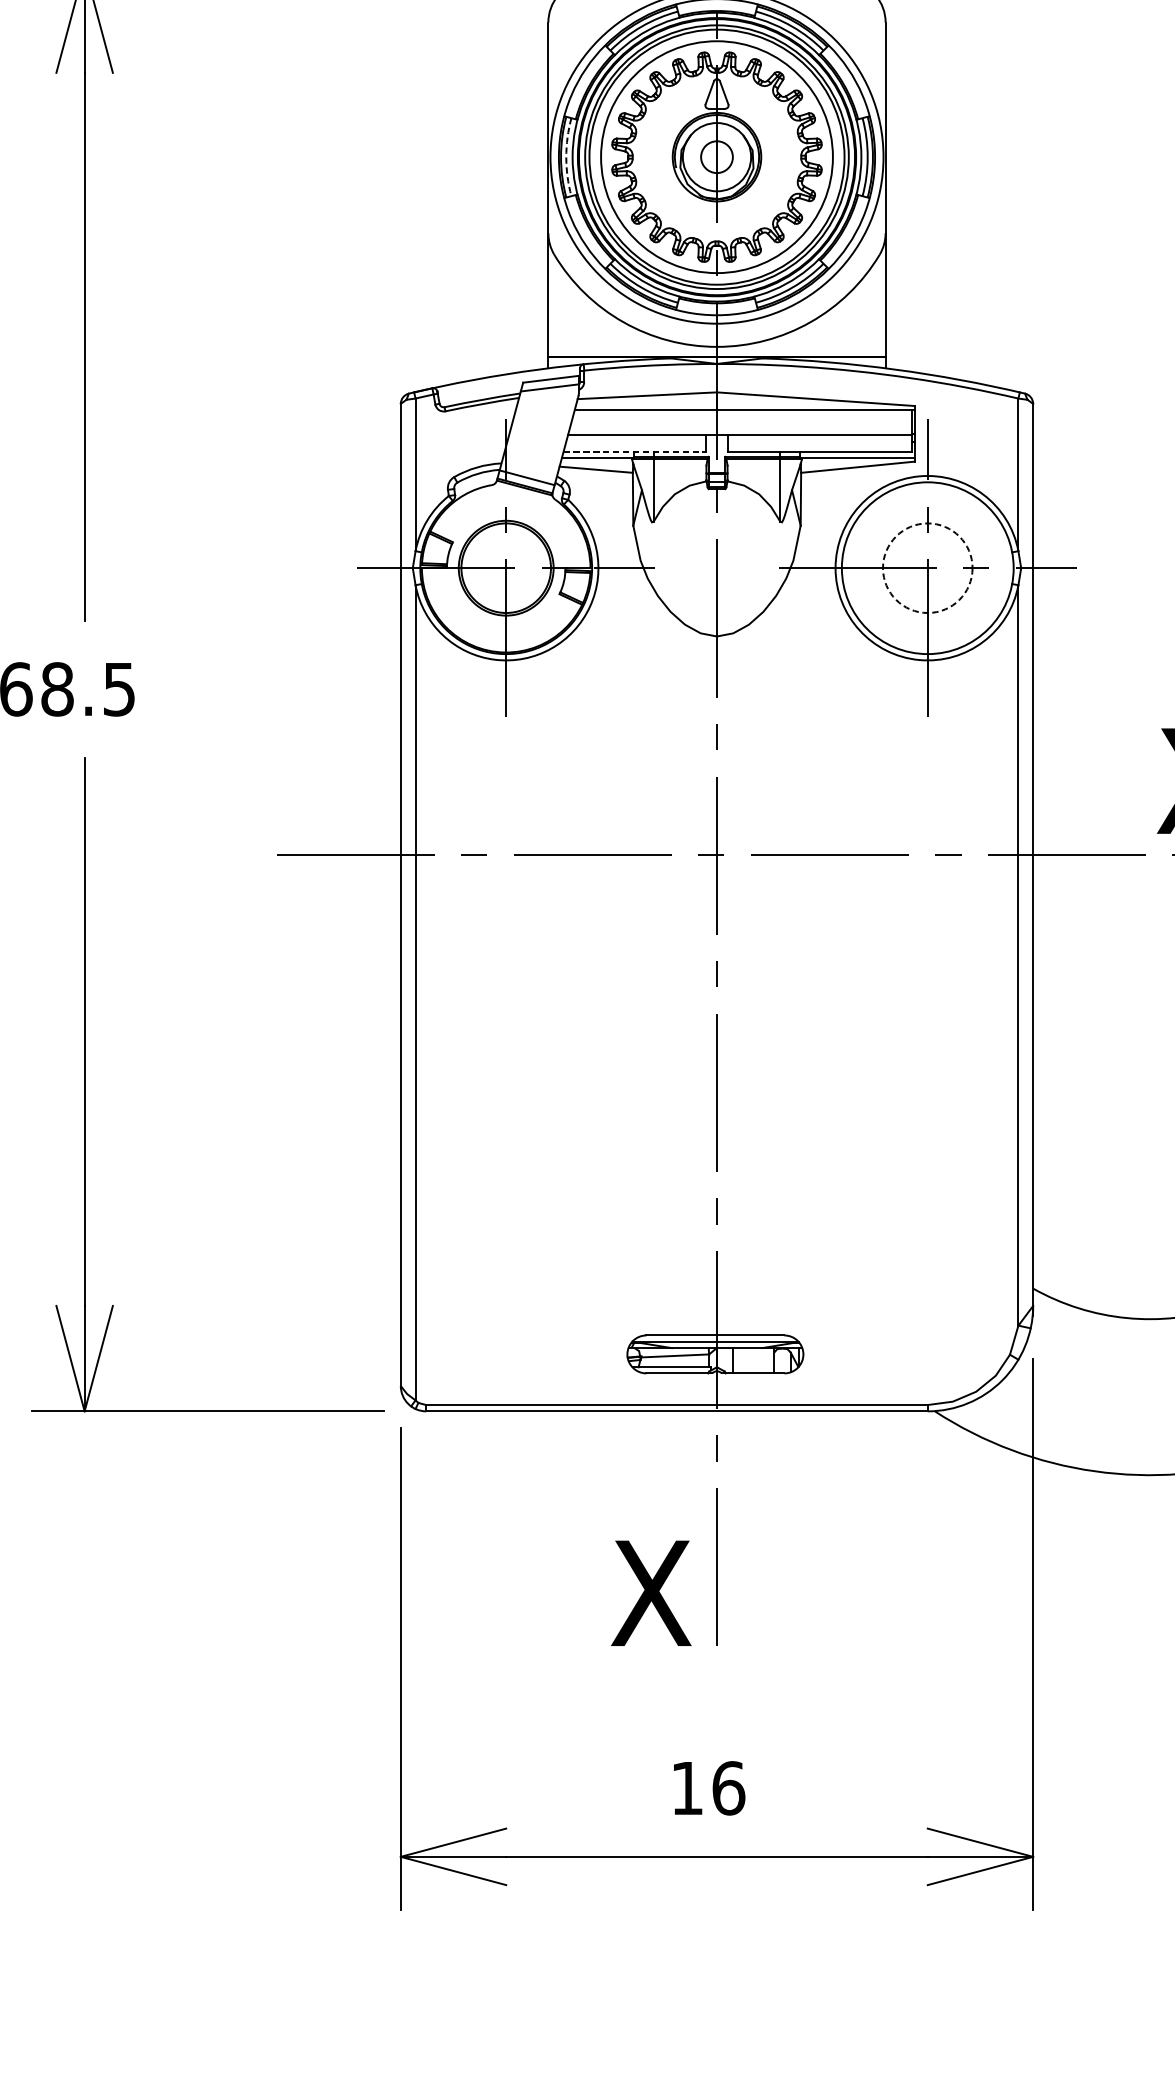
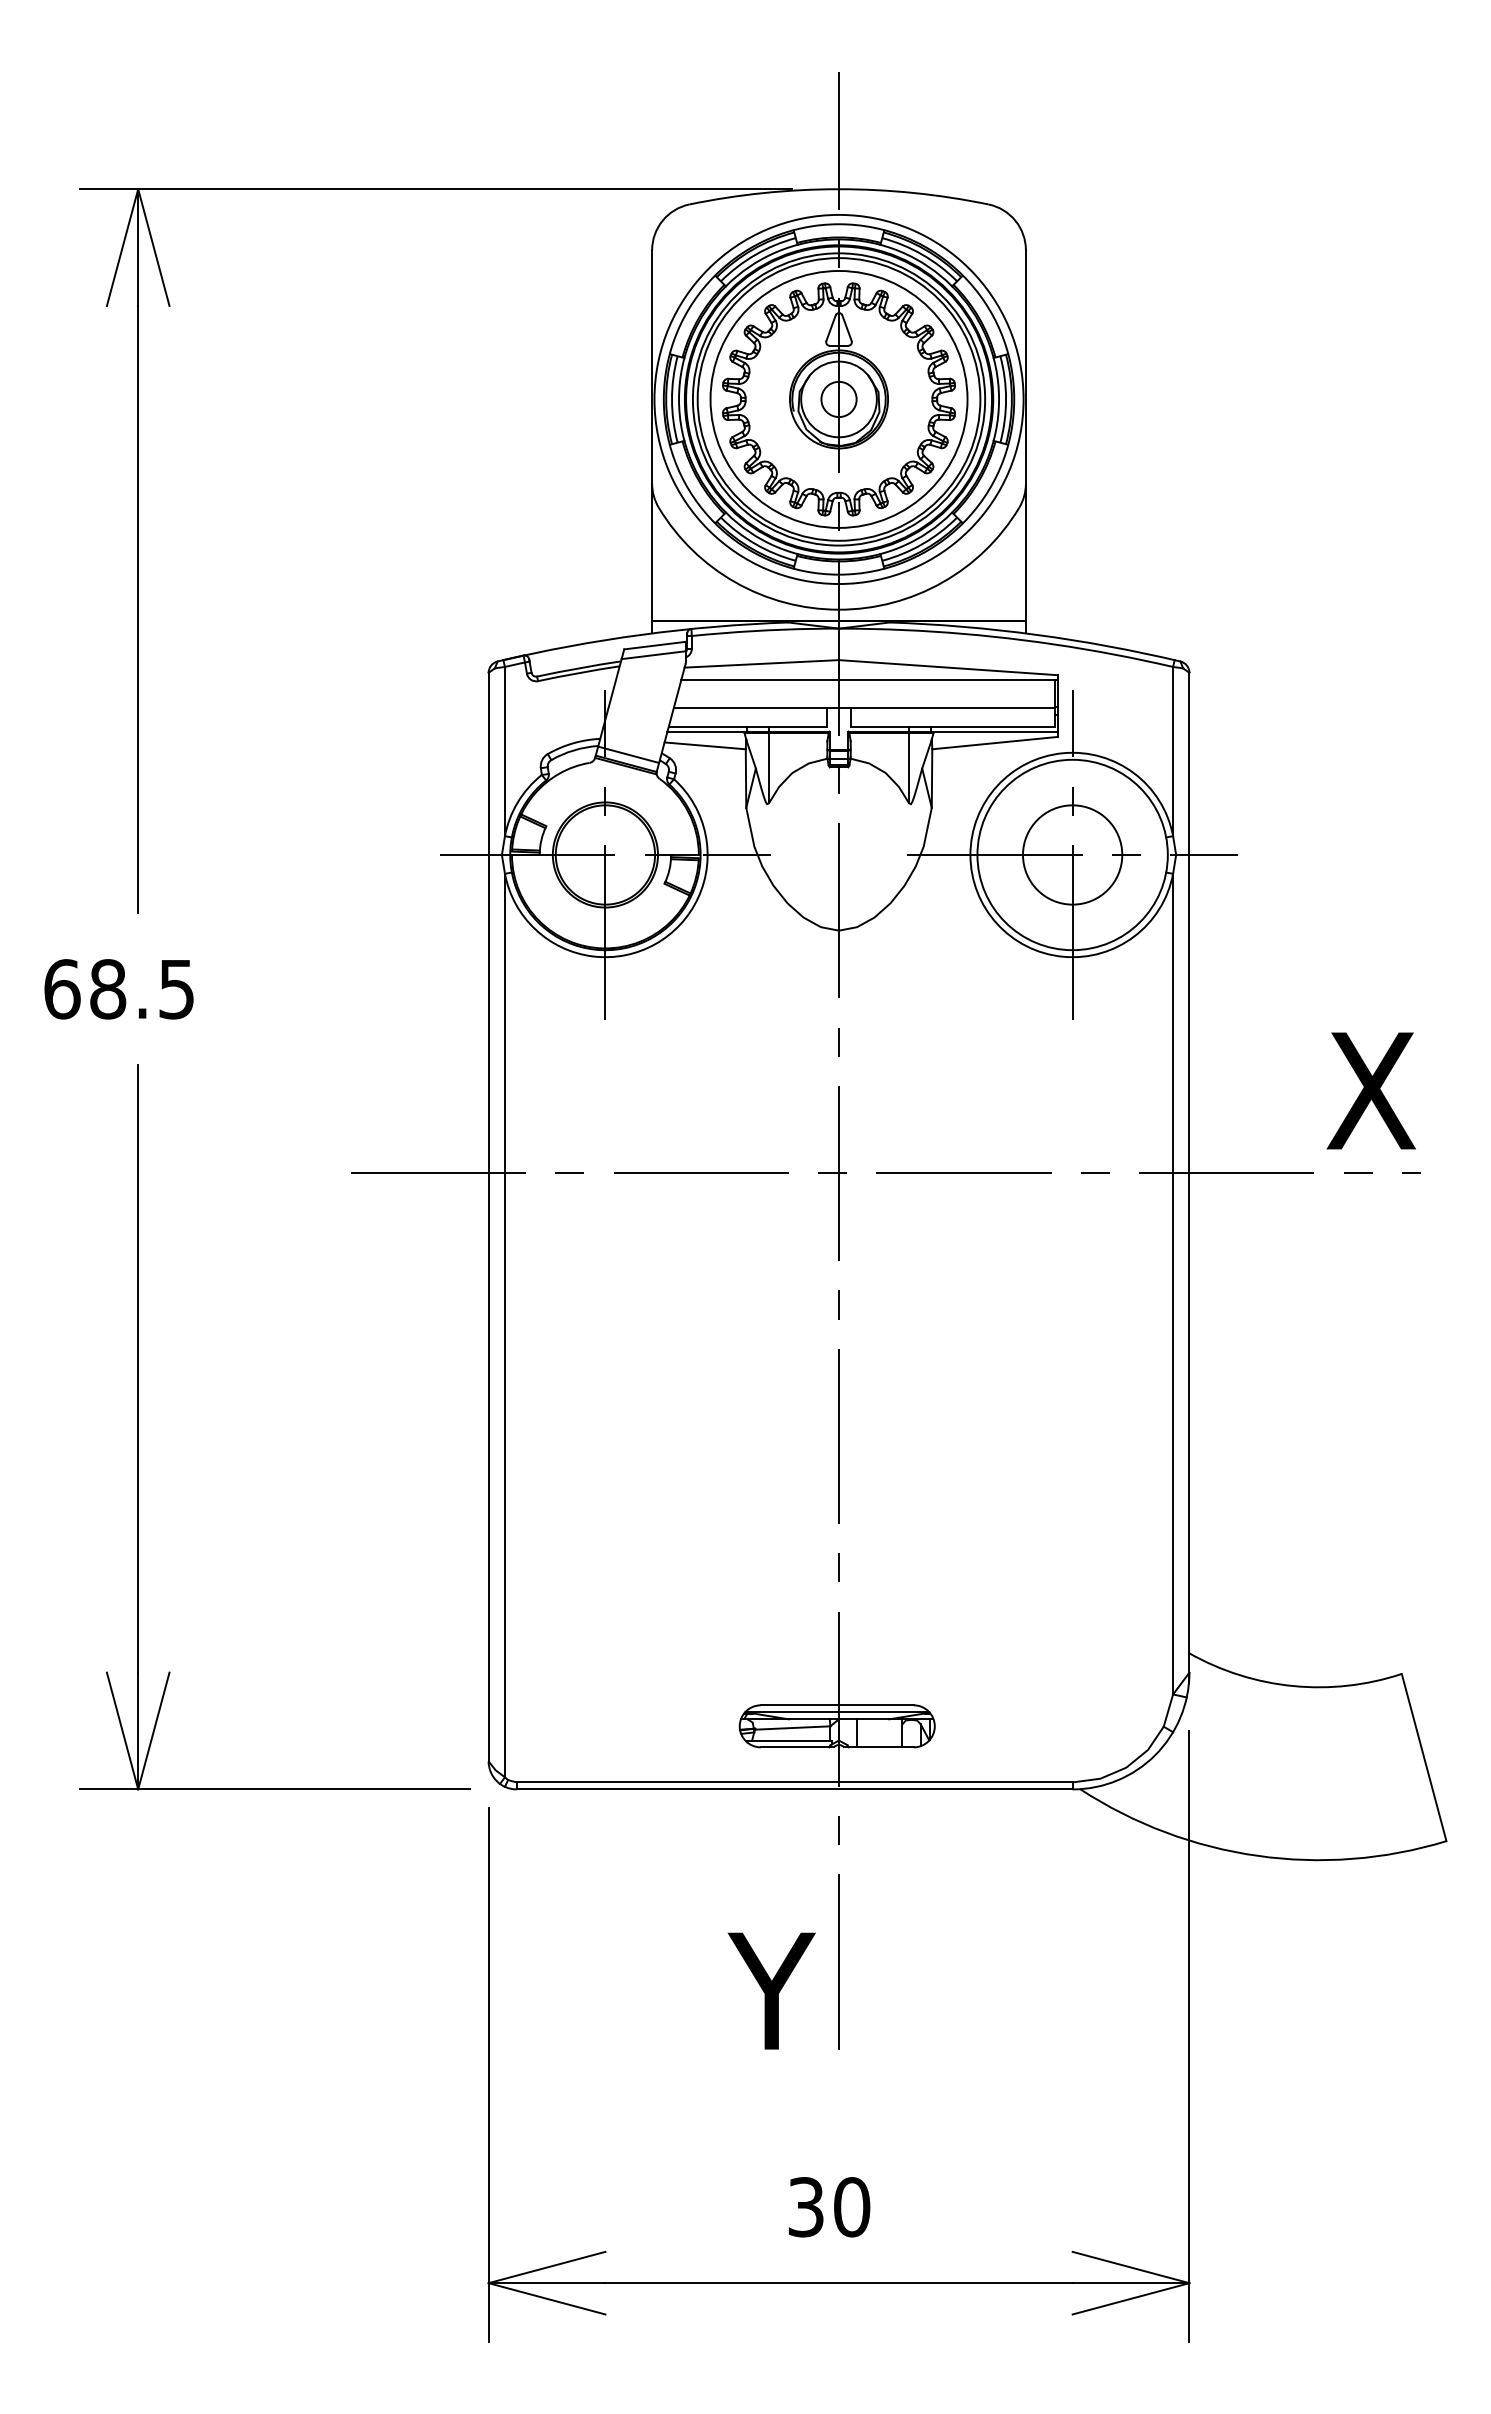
arc: (566, 157) -> (672, 399), dashed -> solid
line: (635, 452) -> (748, 726), dashed -> solid
circle: (927, 567) -> (1072, 854), dashed -> solid
text: (653, 1592) -> (768, 1990), X -> Y
text: (708, 1788) -> (829, 2207), 16 -> 30

